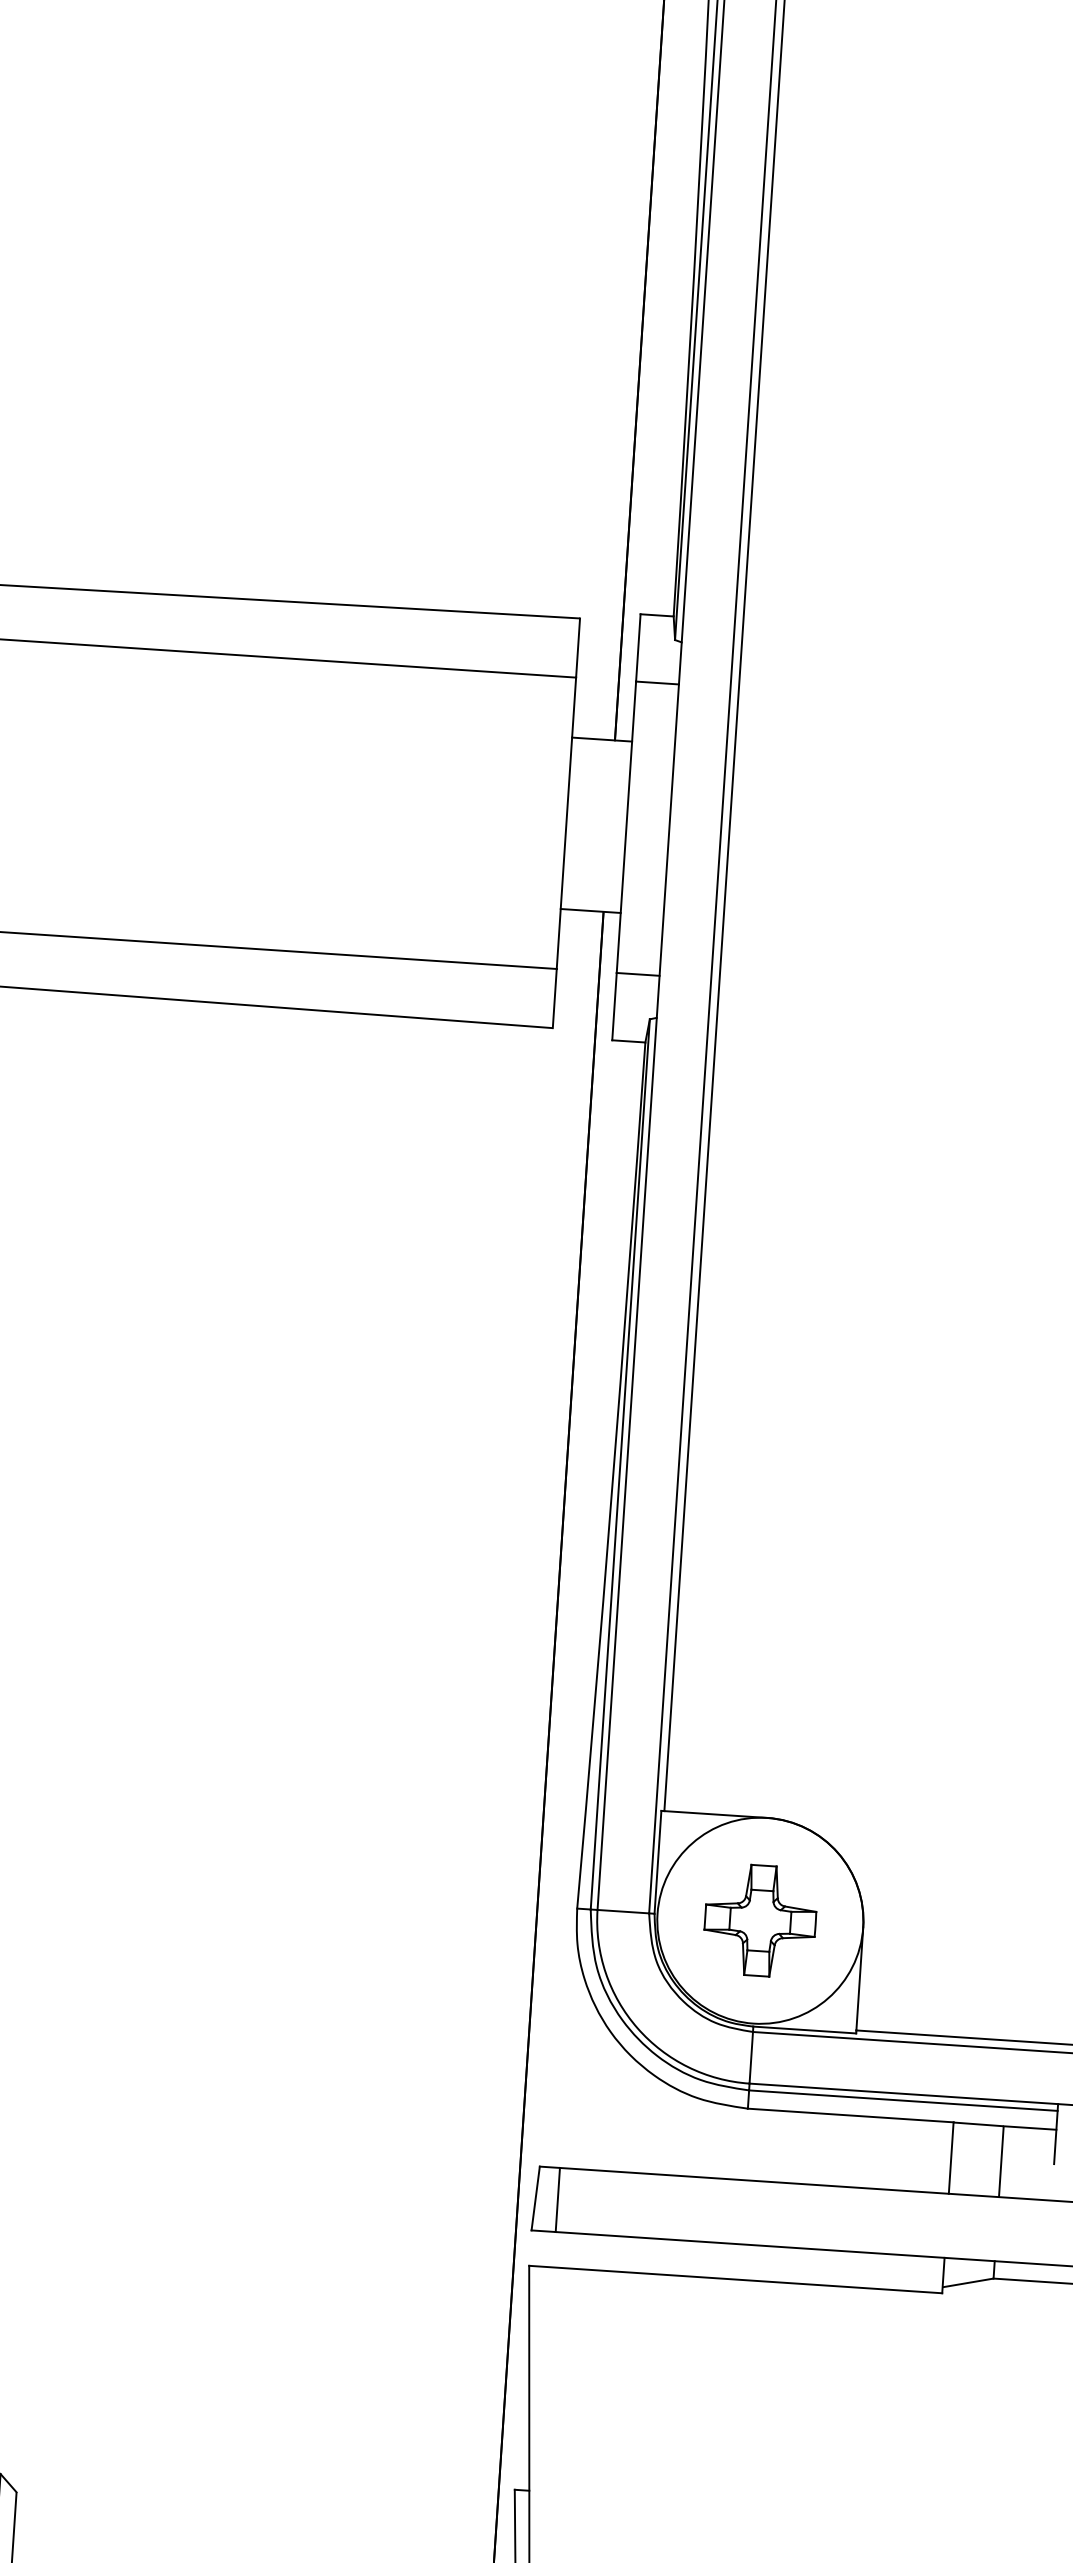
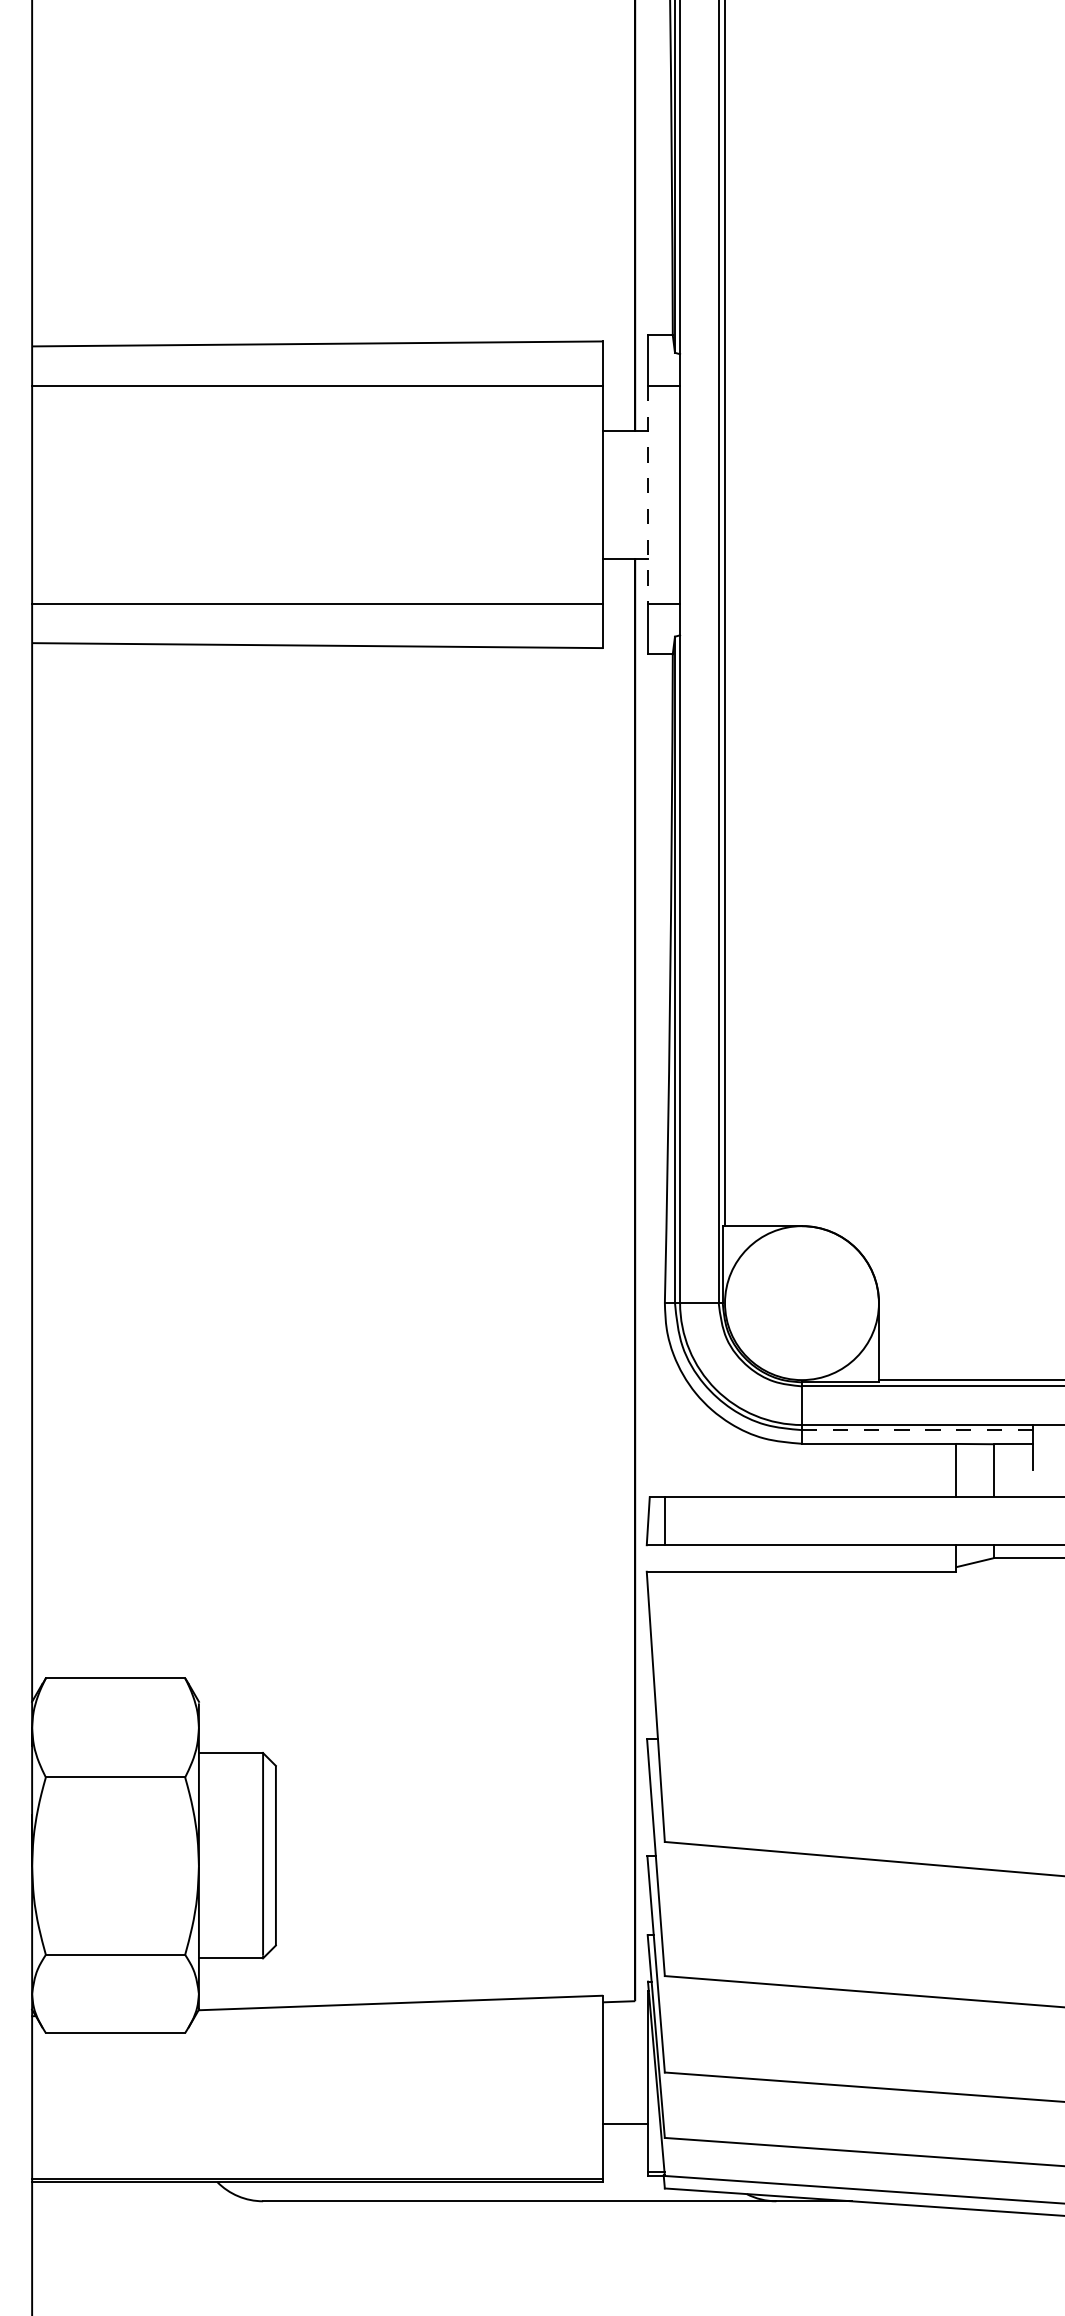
line: (627, 828) -> (648, 495), solid -> dashed
part: (759, 1919) -> (801, 1302), removed
line: (902, 2101) -> (916, 1430), solid -> dashed

